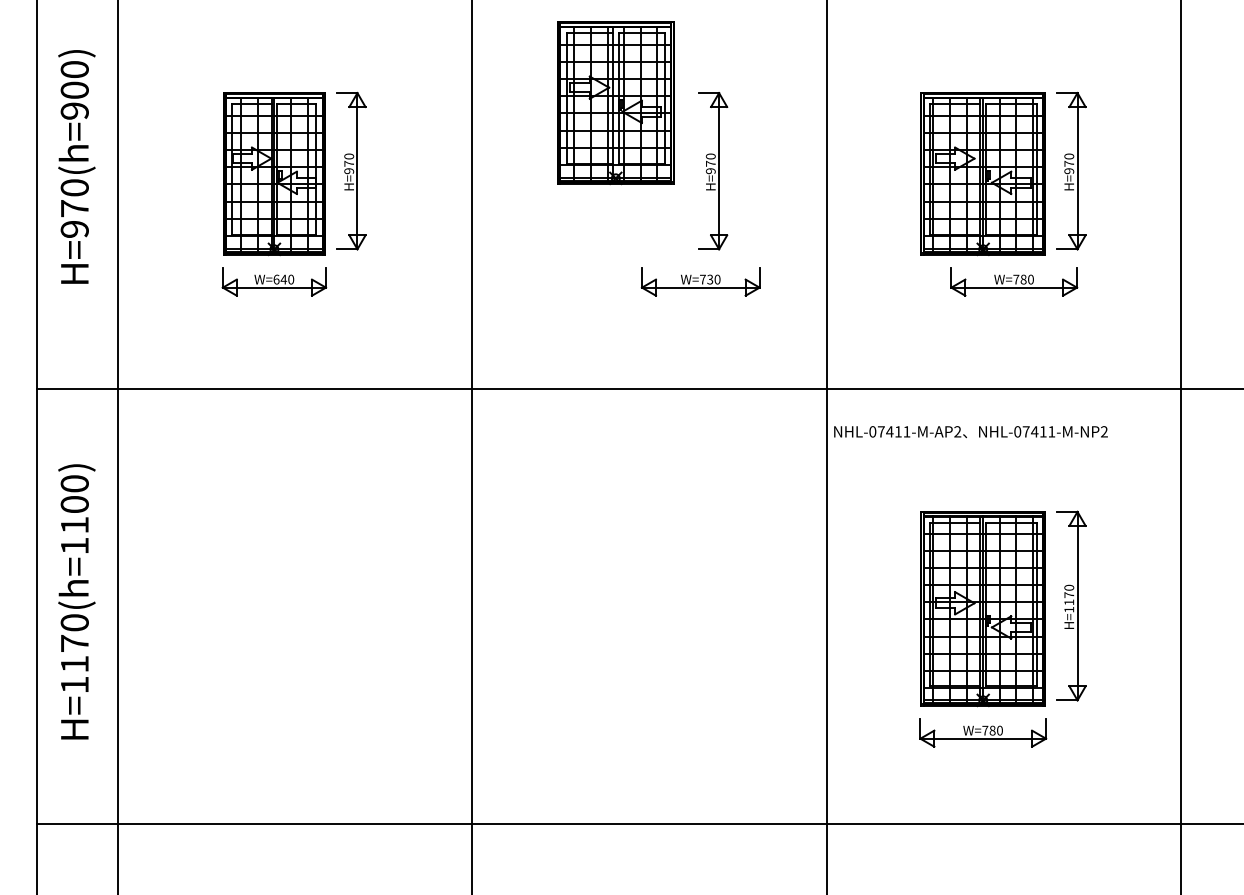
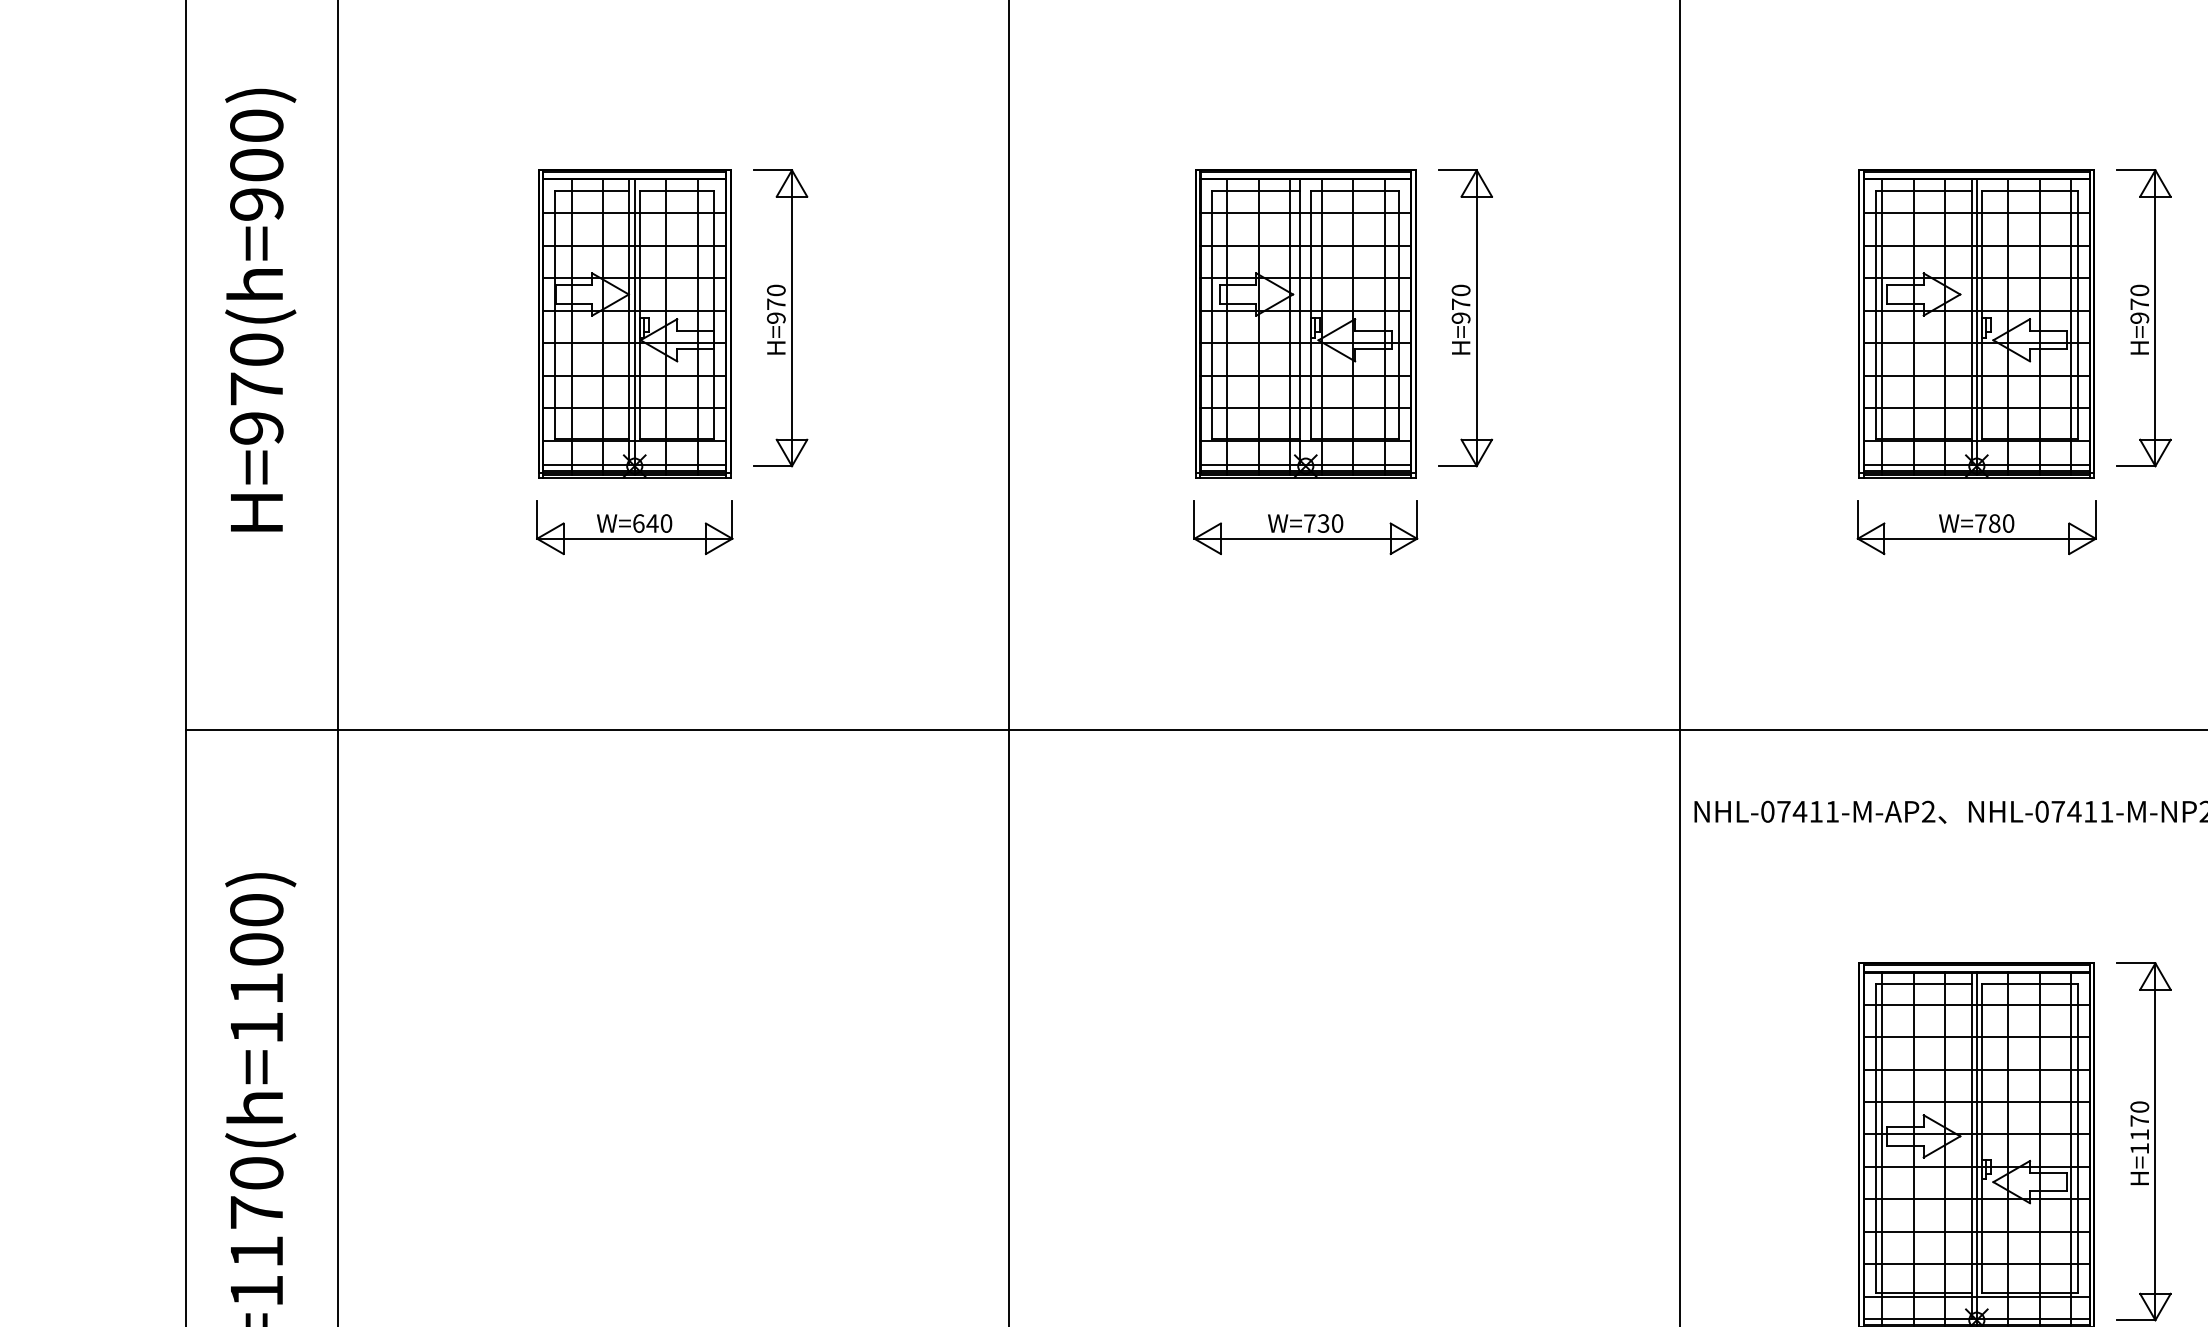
part: (615, 103) -> (1305, 324), moved
part: (700, 281) -> (1305, 527), moved
part: (1014, 281) -> (1977, 527), moved

